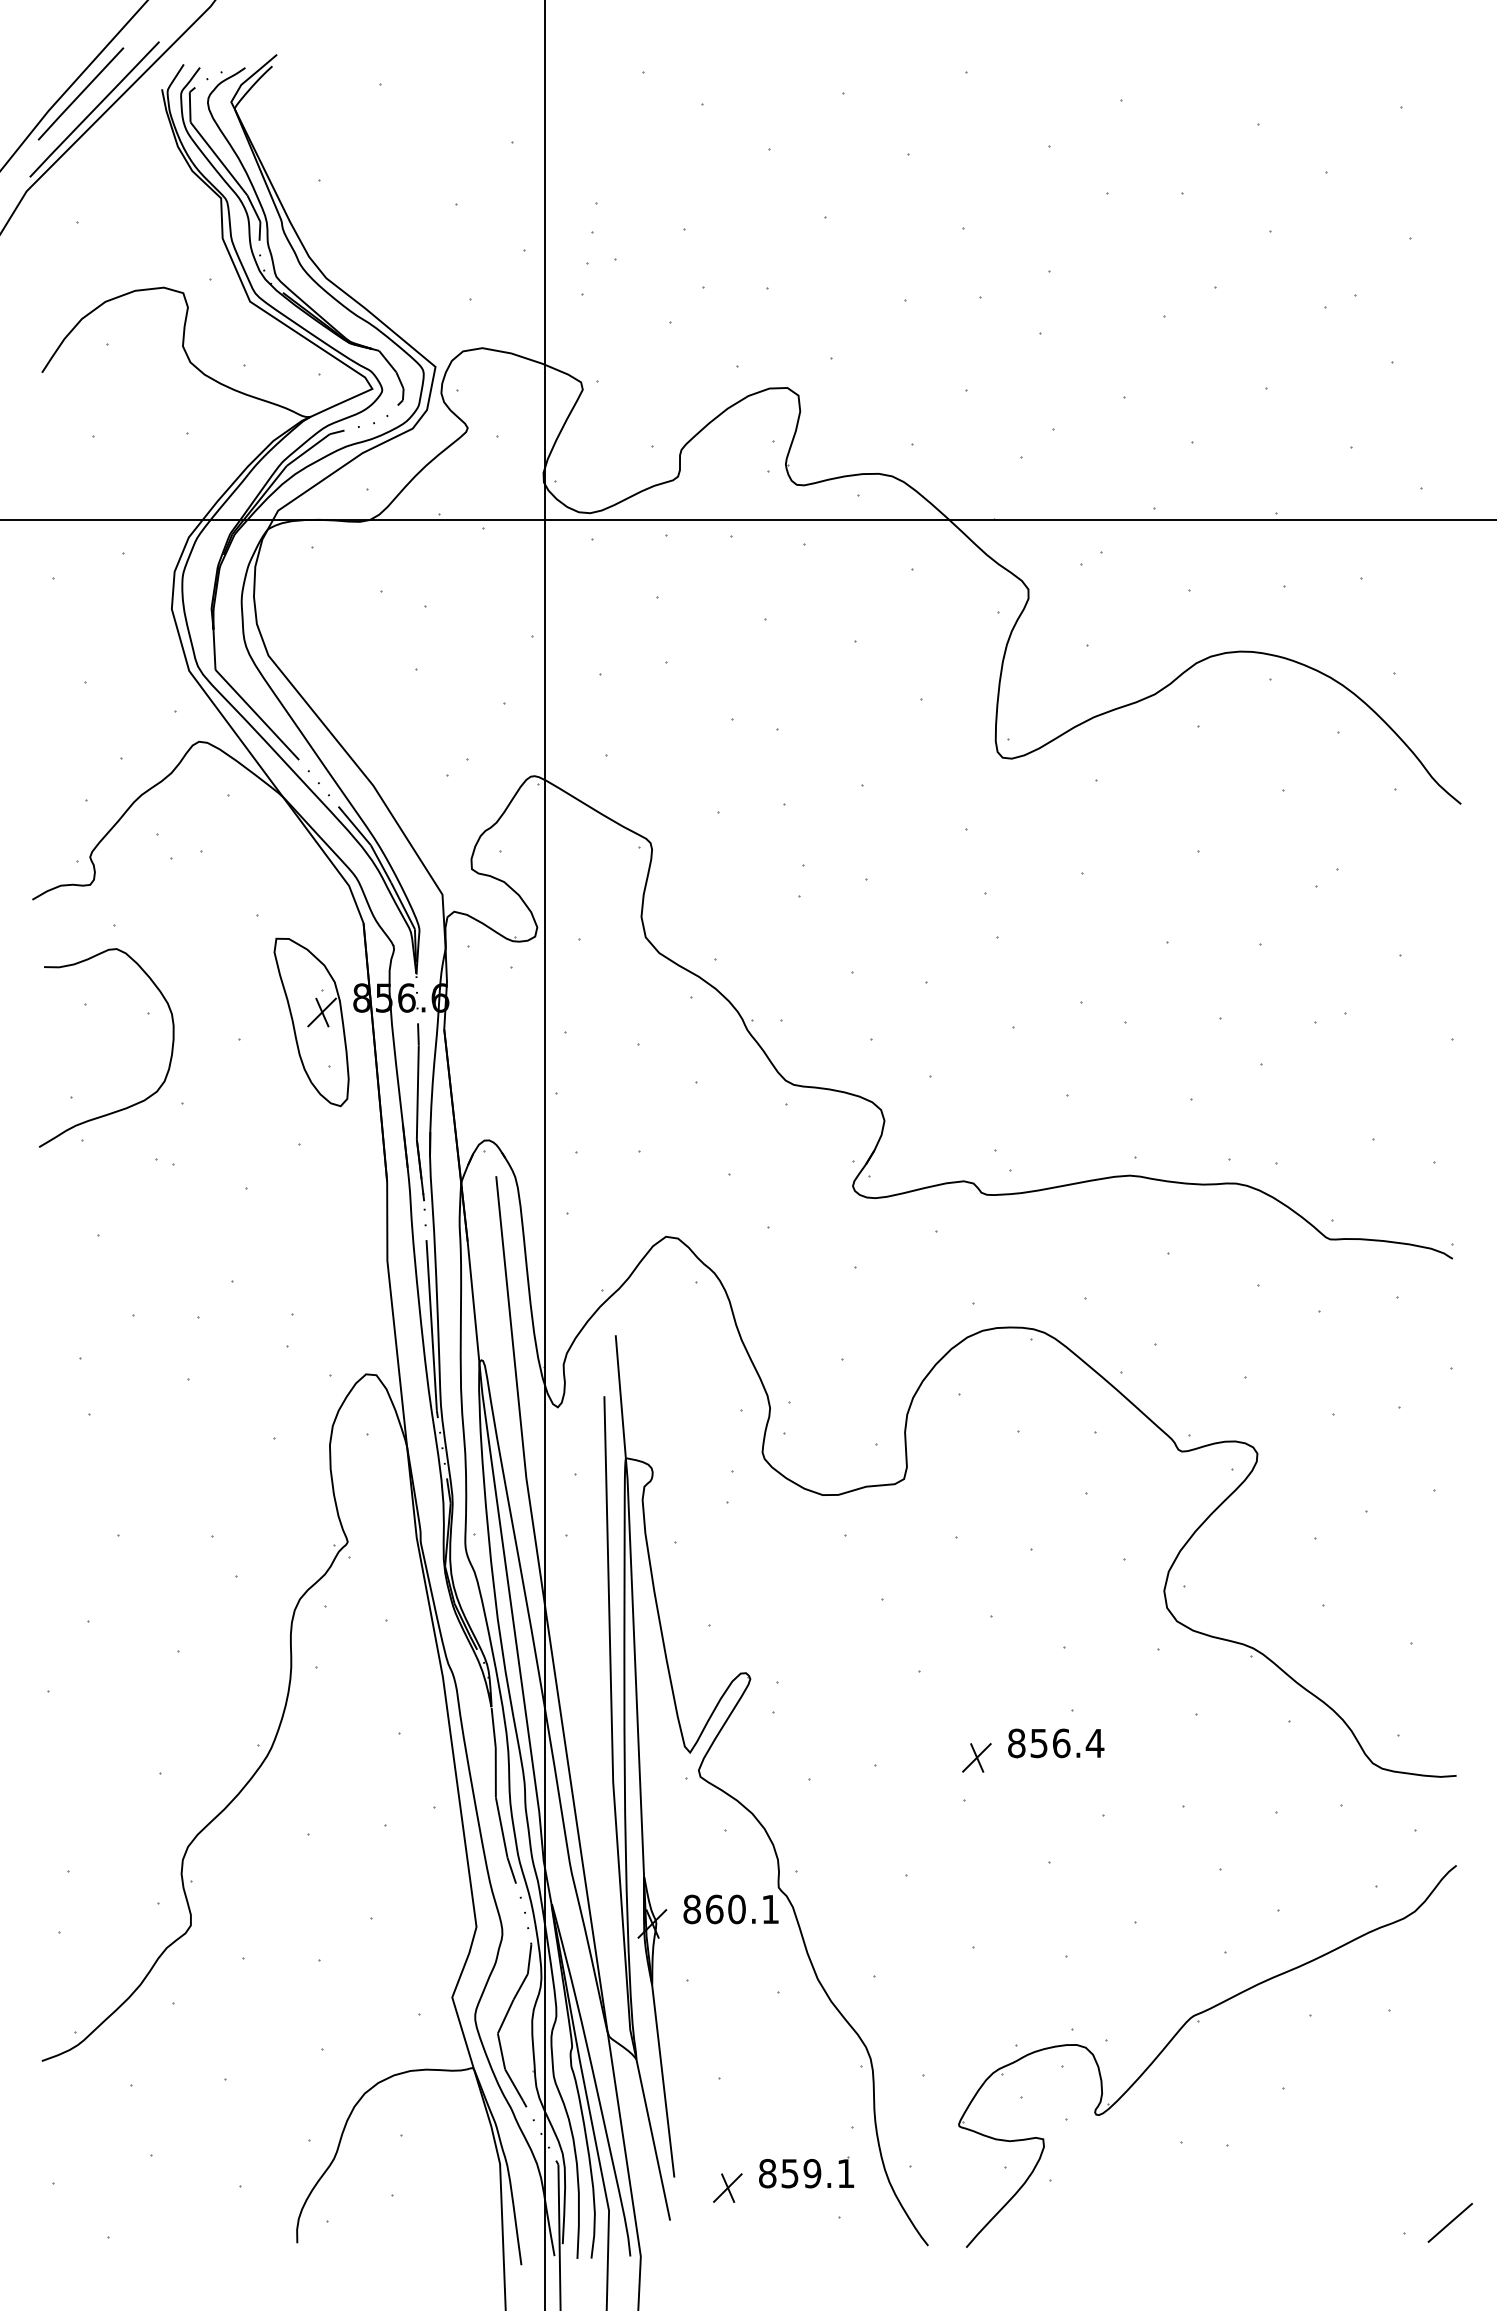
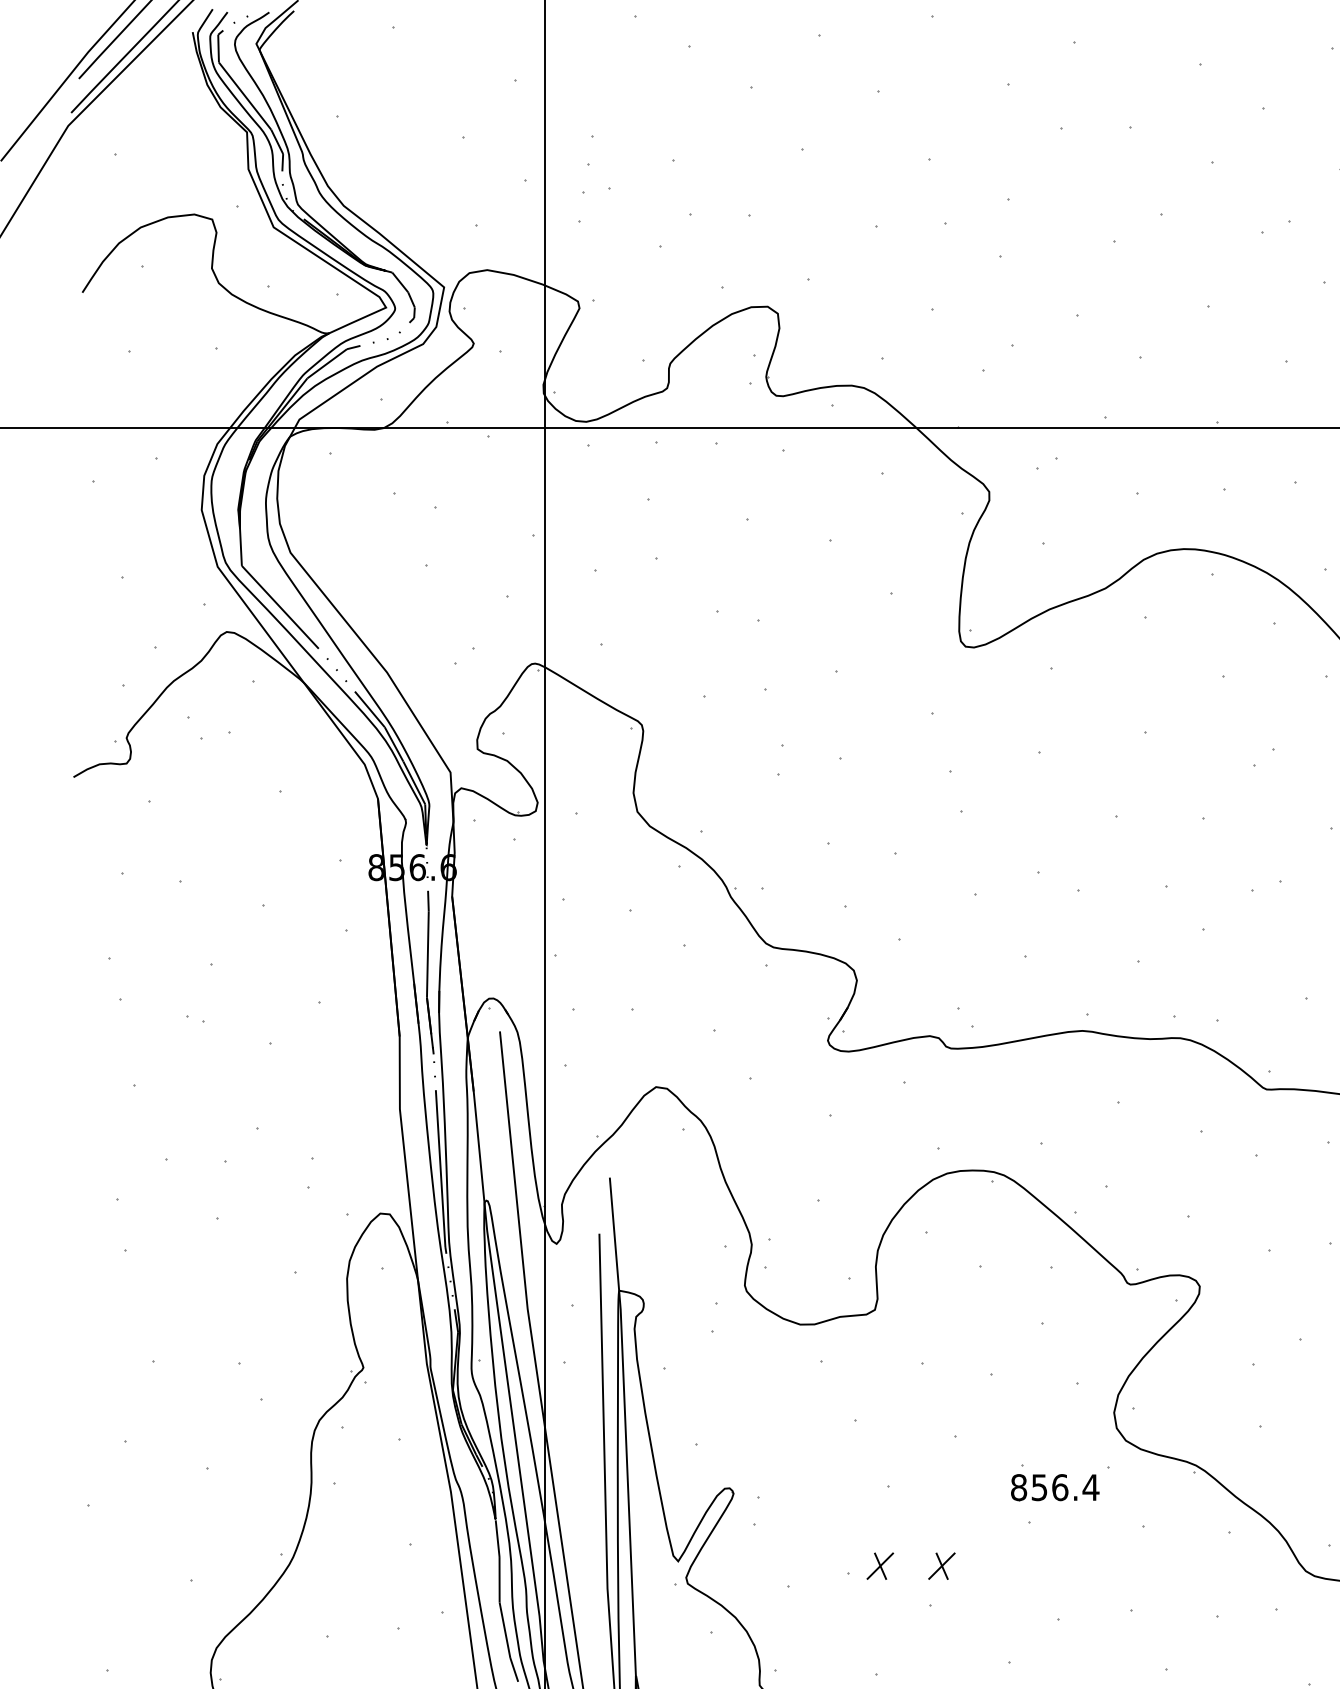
part: (311, 1022) -> (330, 890), removed
curve: (134, 1103) -> (167, 964), removed
part: (1056, 1743) -> (1055, 1487), moved
part: (909, 1757) -> (879, 1565), added

